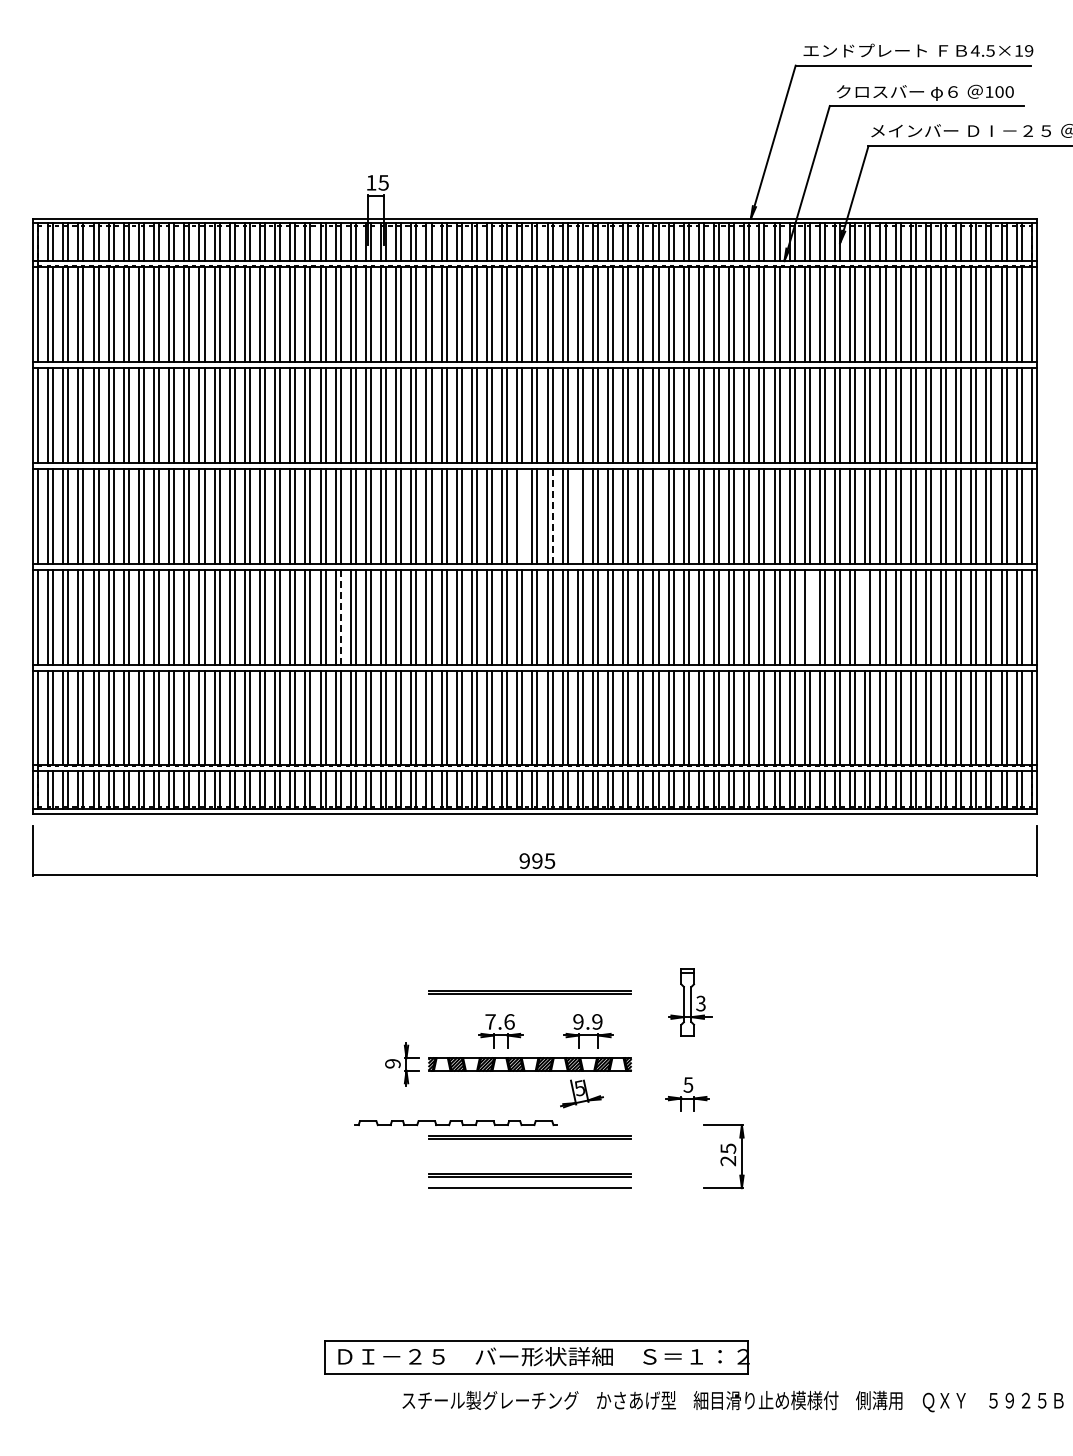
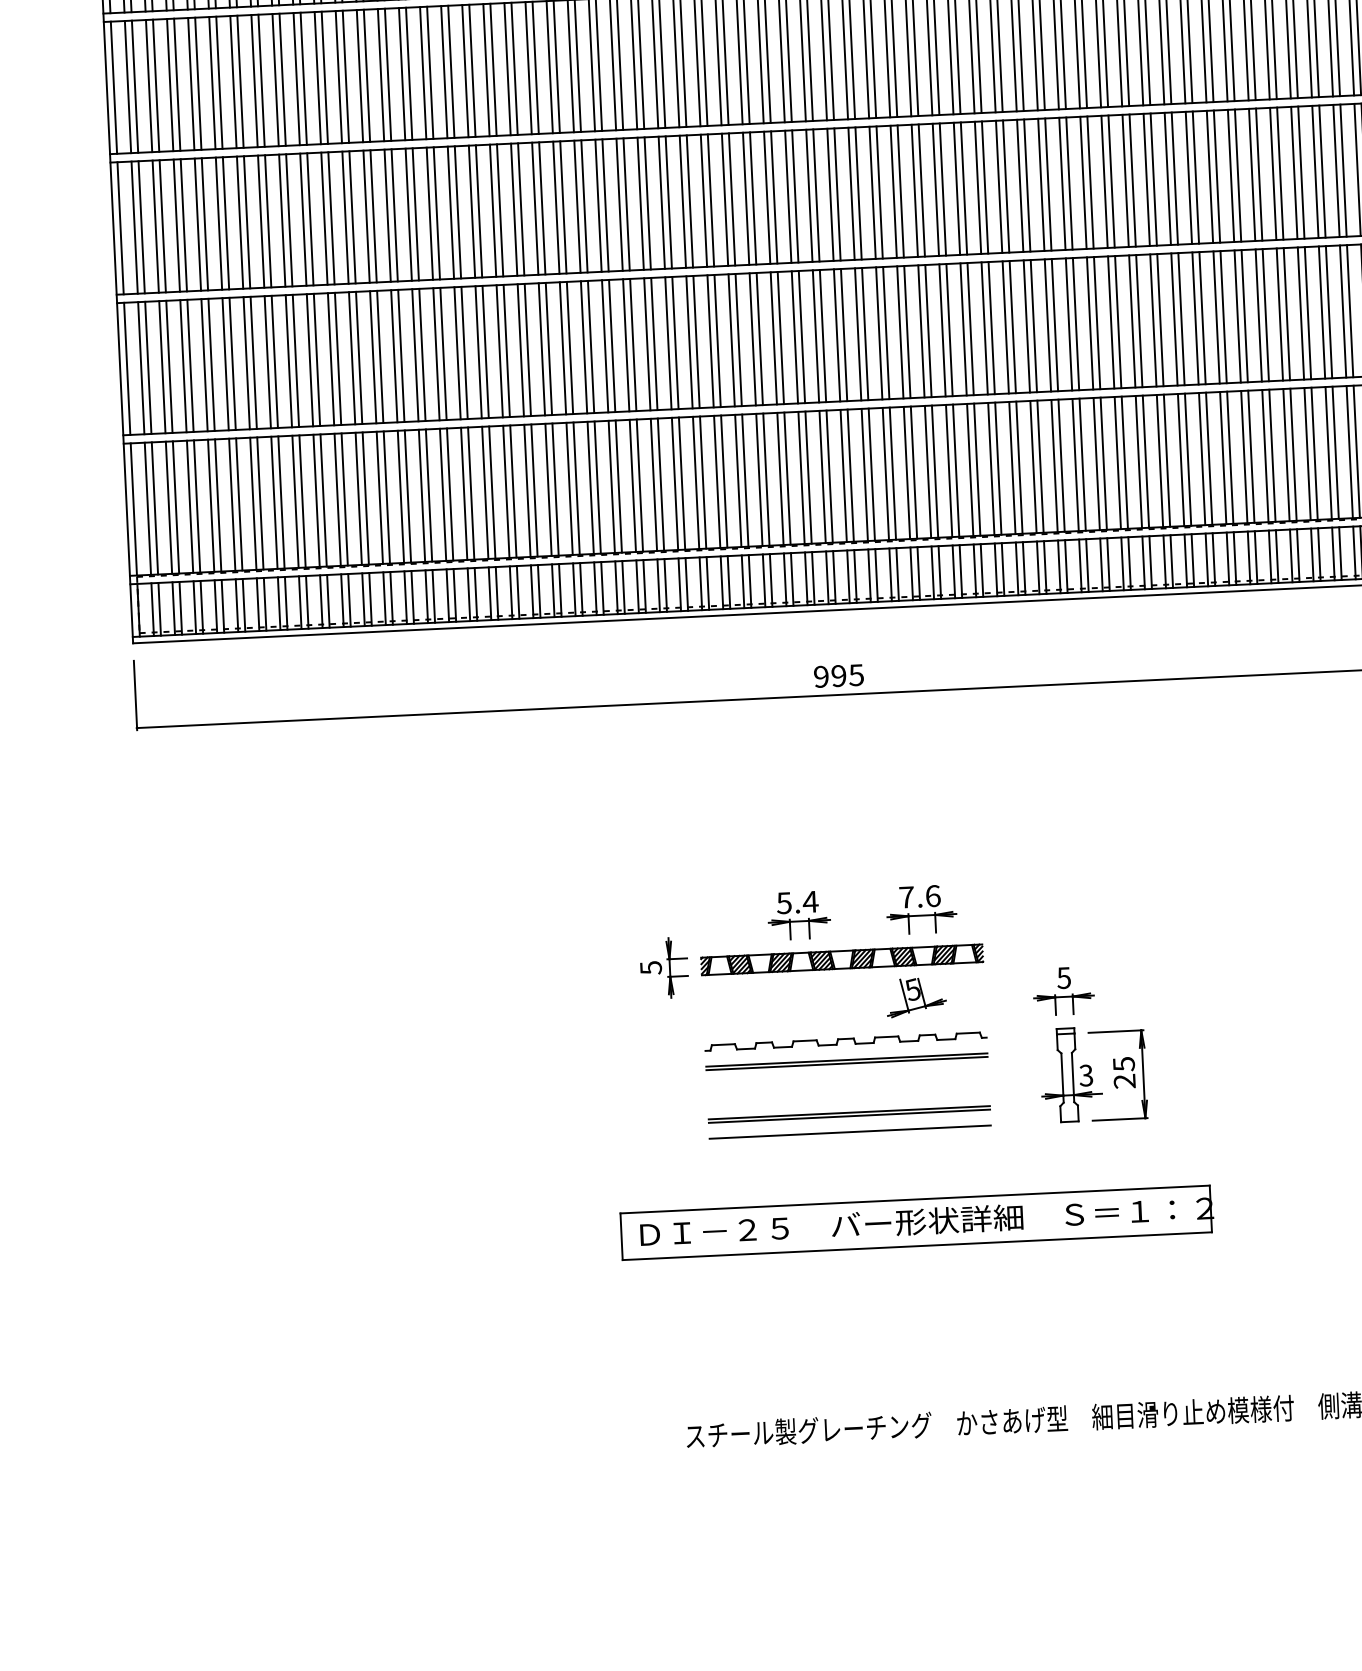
line: (522, 515) -> (795, 195), added
line: (552, 515) -> (837, 193), dashed -> solid
line: (577, 515) -> (872, 191), added
line: (658, 515) -> (985, 186), added
line: (340, 616) -> (548, 348), dashed -> solid
line: (809, 616) -> (1202, 317), added
line: (865, 616) -> (1280, 313), added
line: (529, 991) -> (836, 858), removed
part: (690, 1002) -> (1071, 1074), moved
text: (500, 1021) -> (798, 901), 7.6 -> 5.4
text: (587, 1021) -> (919, 896), 9.9 -> 7.6
text: (392, 1063) -> (650, 967), 9 -> 5
part: (455, 1123) -> (845, 1042), moved
part: (536, 1357) -> (916, 1223), moved

